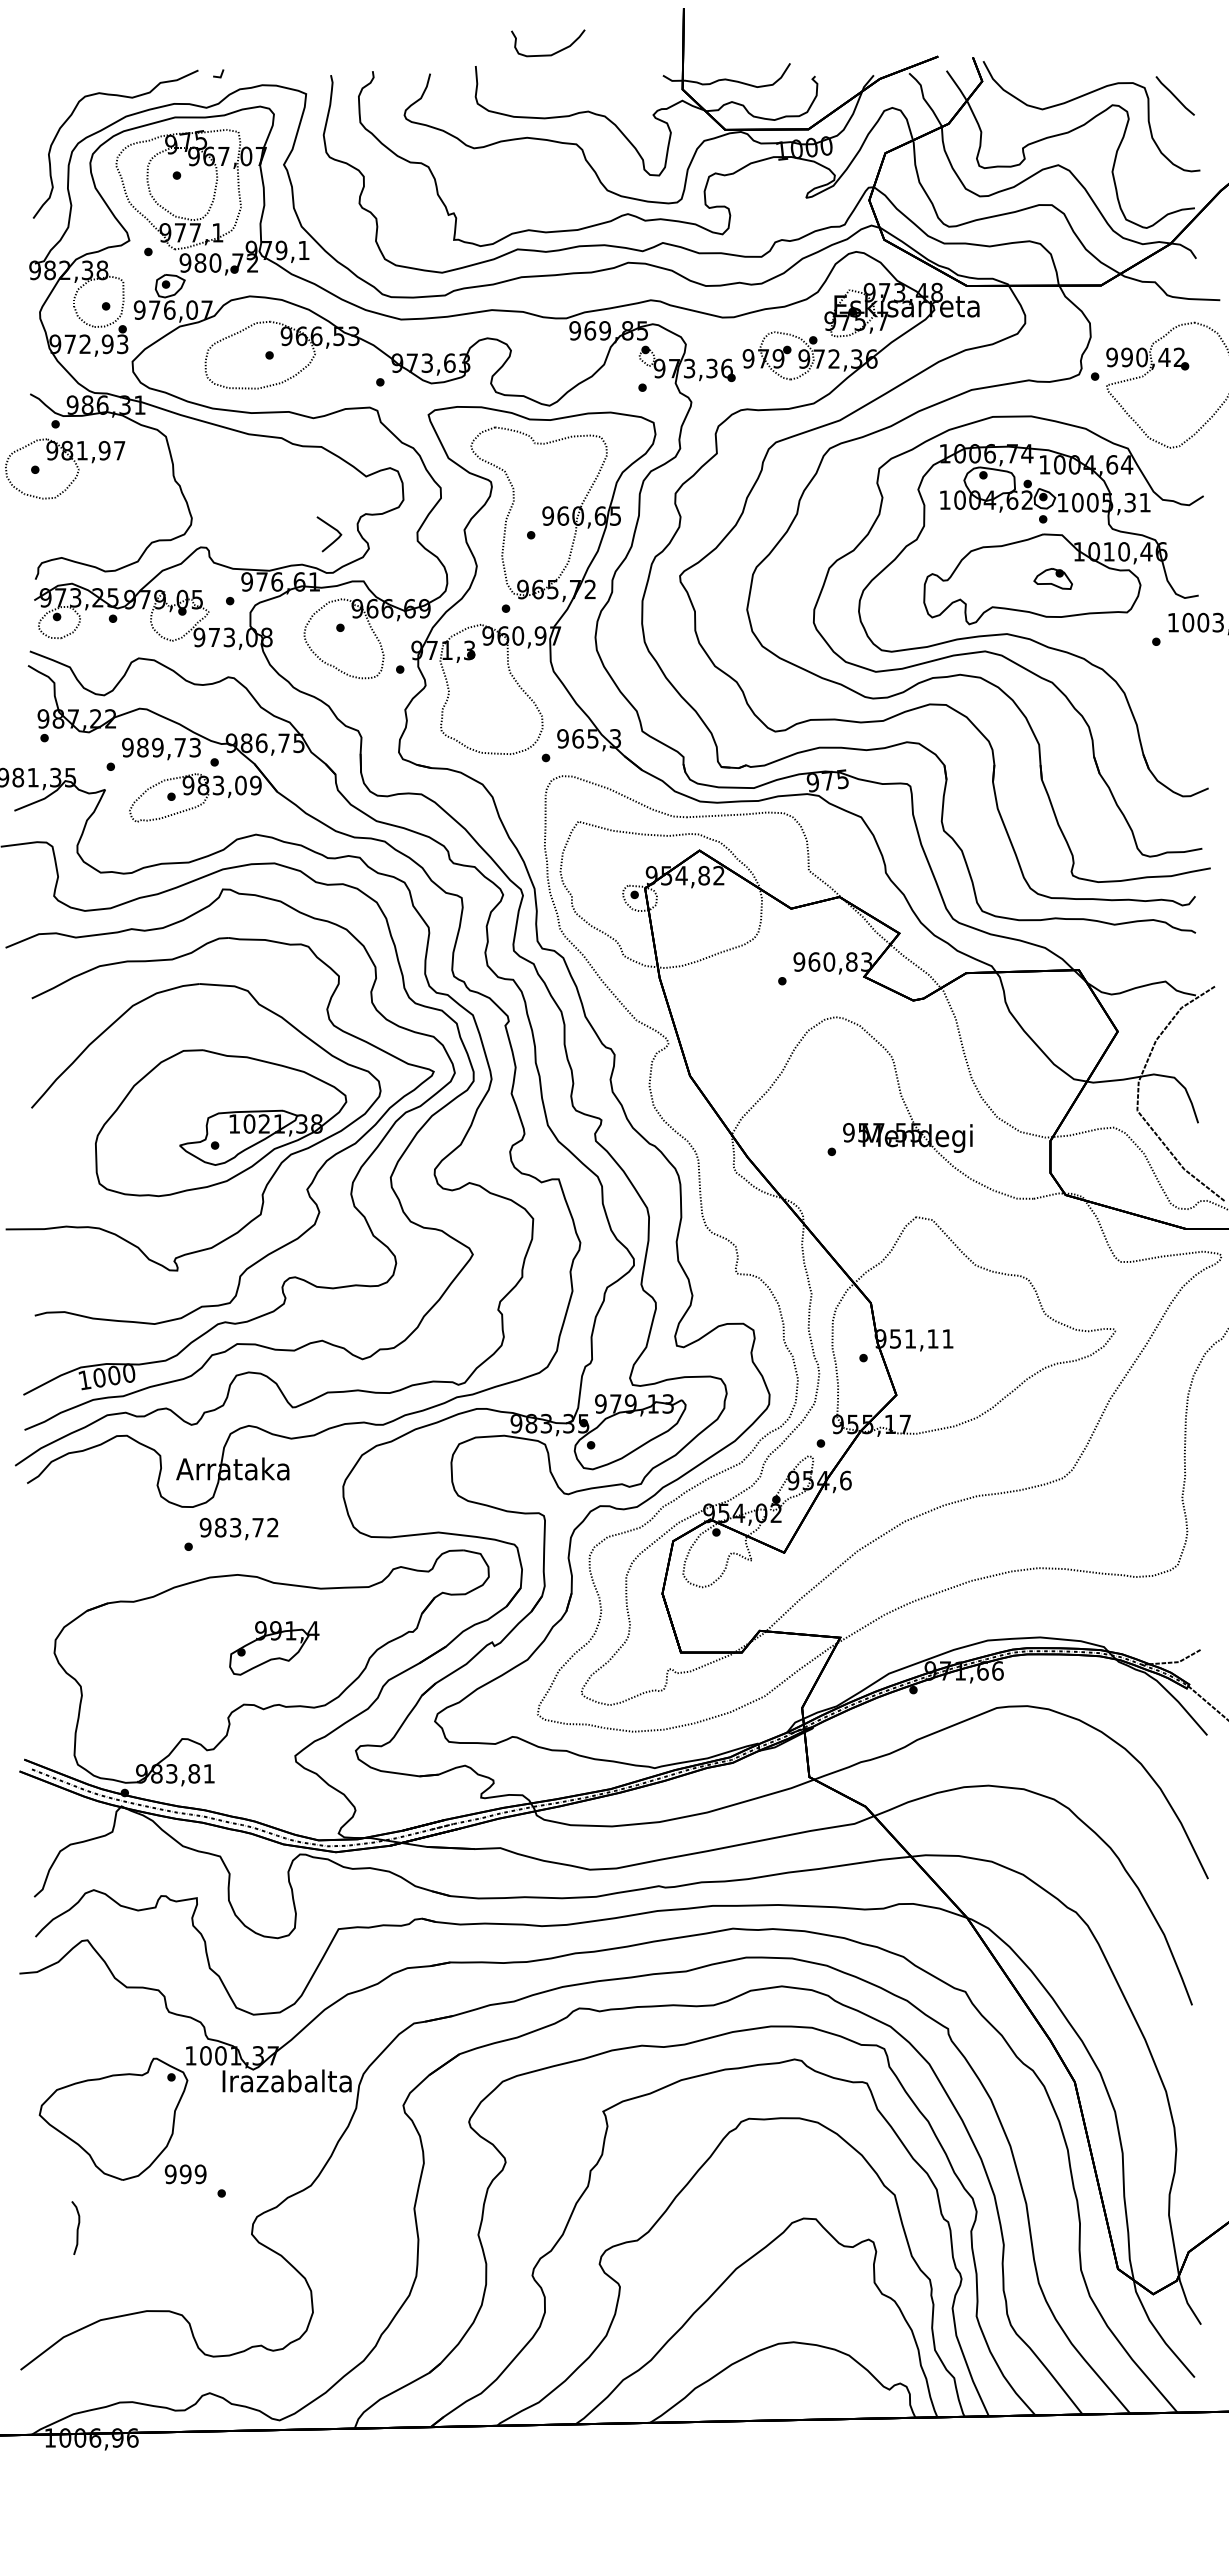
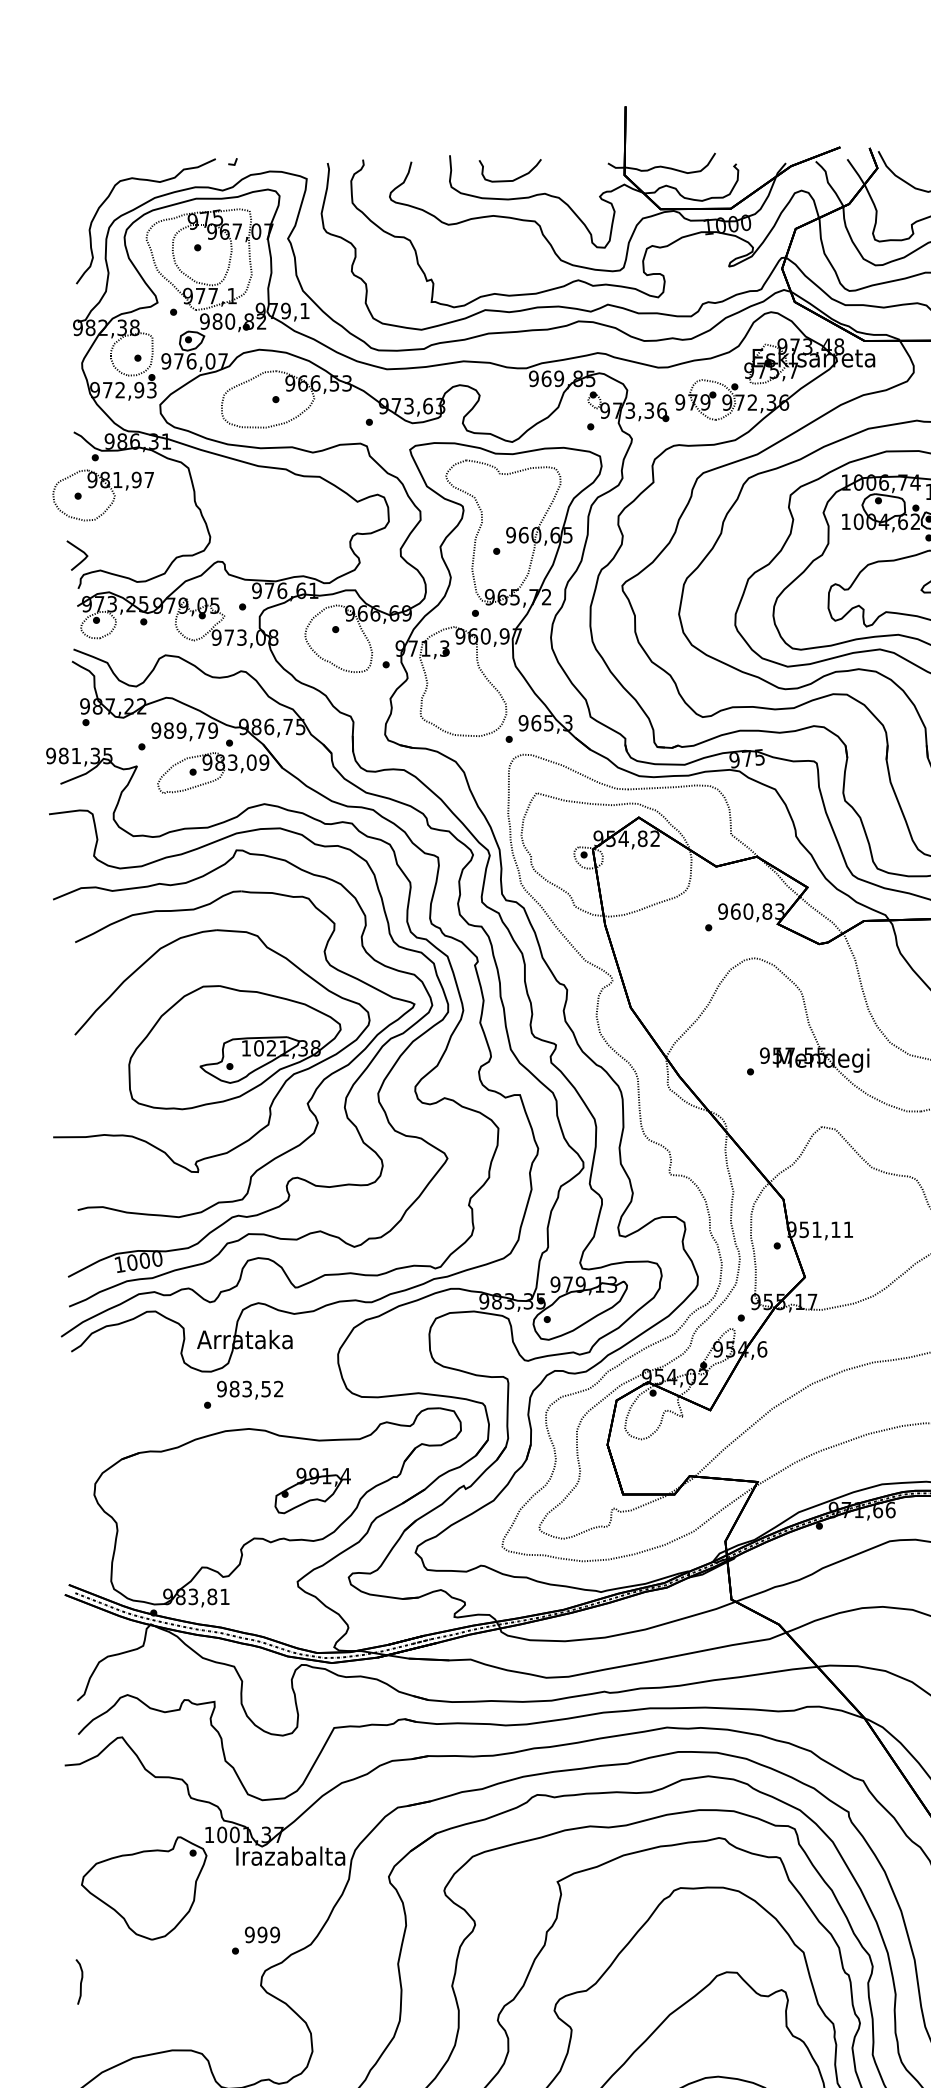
curve: (552, 53) -> (513, 179), moved
text: (237, 262) -> (248, 321), 980,72 -> 980,82
curve: (333, 529) -> (80, 551), moved
text: (195, 747) -> (213, 730), 989,73 -> 989,79
text: (257, 1527) -> (265, 1388), 983,72 -> 983,52
part: (274, 1648) -> (312, 1491), moved
text: (185, 2174) -> (262, 1935), moved
curve: (77, 2227) -> (80, 1981), moved

